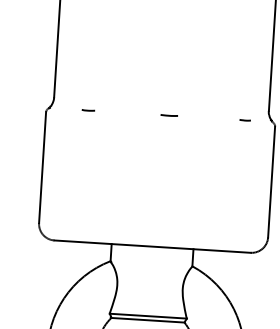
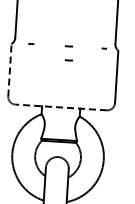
curve: (168, 145) -> (68, 60), added
line: (41, 167) -> (9, 70), solid -> dashed
line: (153, 246) -> (61, 107), solid -> dashed

